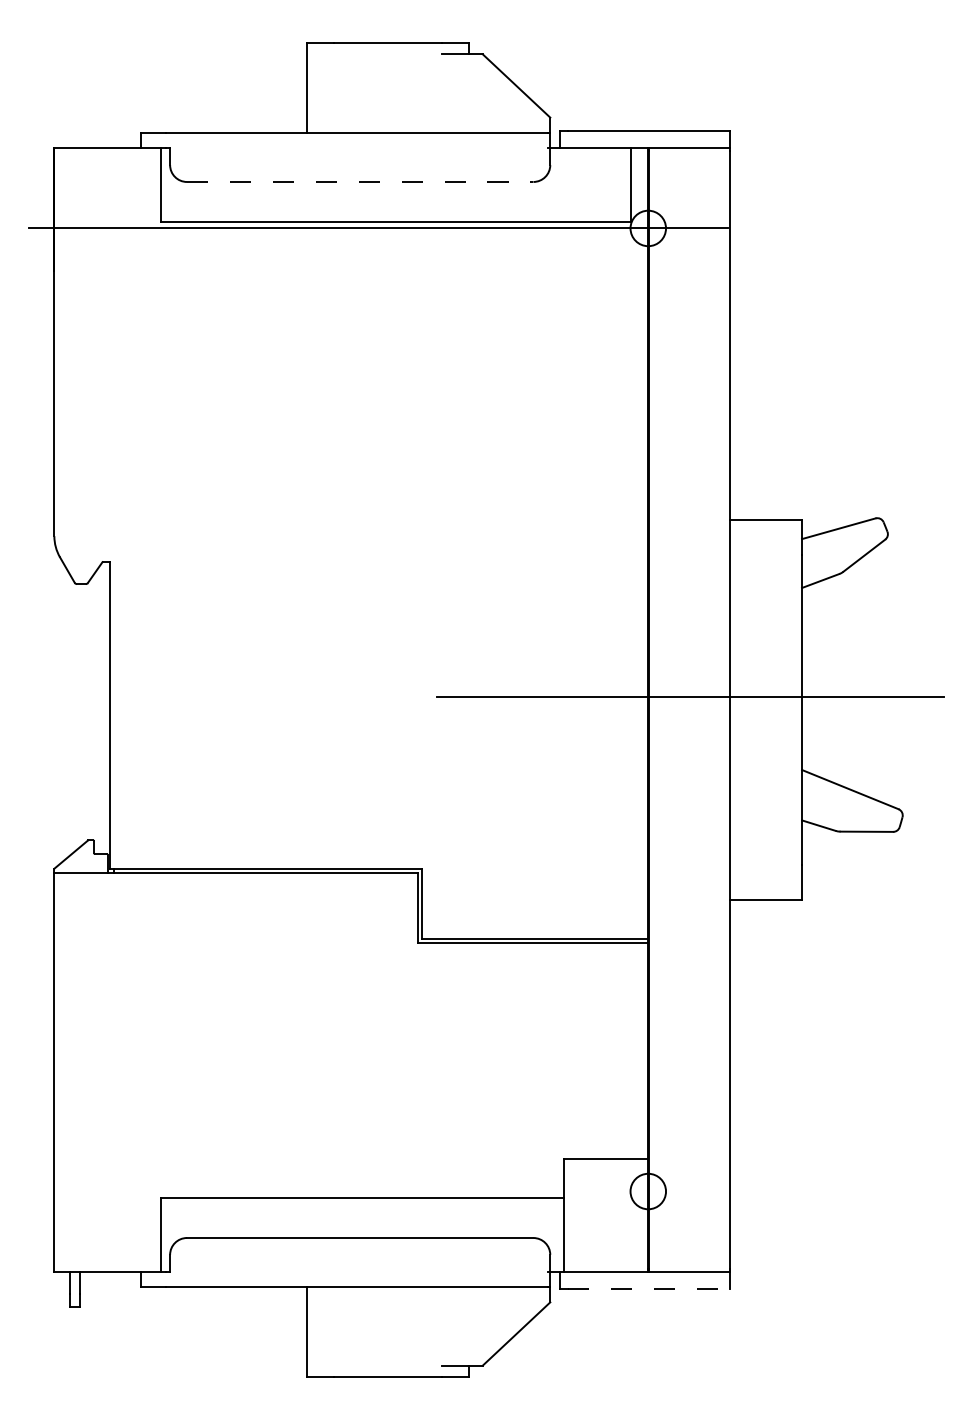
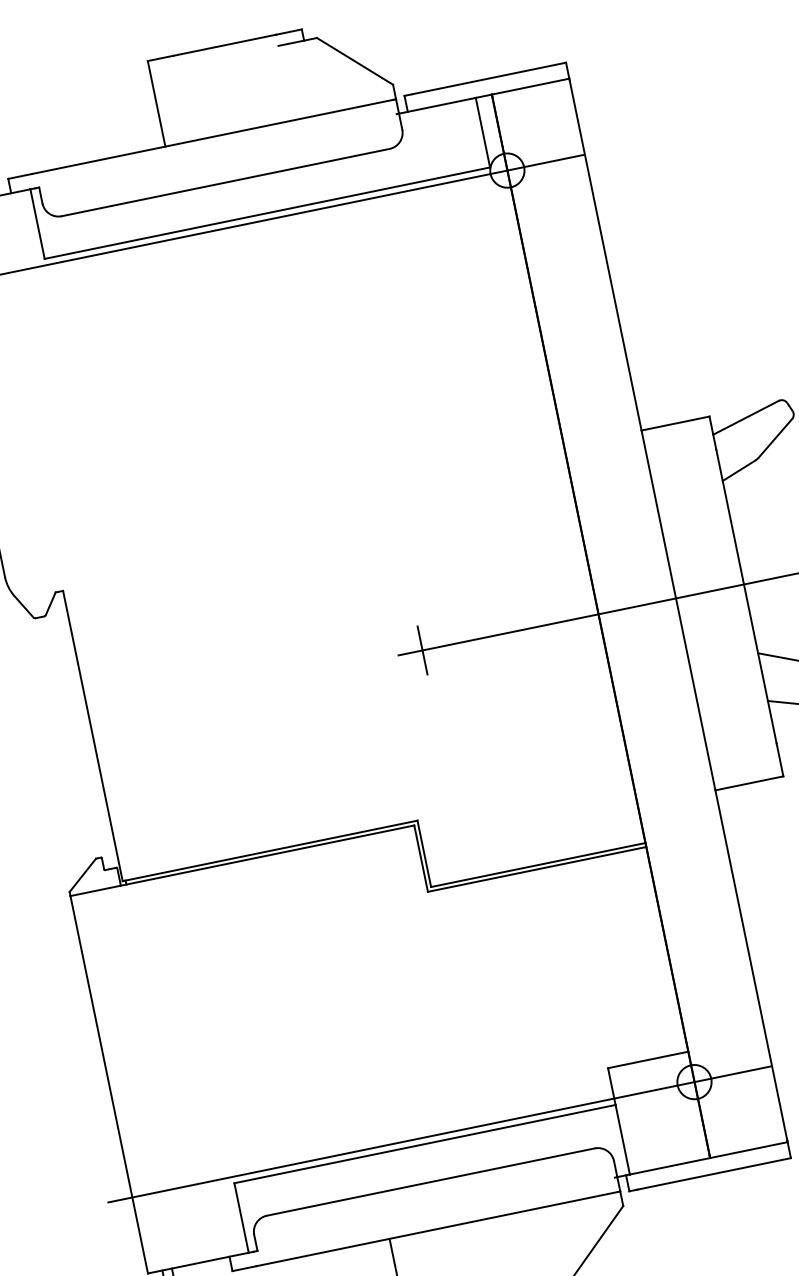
line: (360, 181) -> (225, 182), dashed -> solid
line: (462, 696) -> (422, 649), added
line: (378, 1191) -> (439, 1134), added
line: (649, 1288) -> (714, 1173), dashed -> solid

